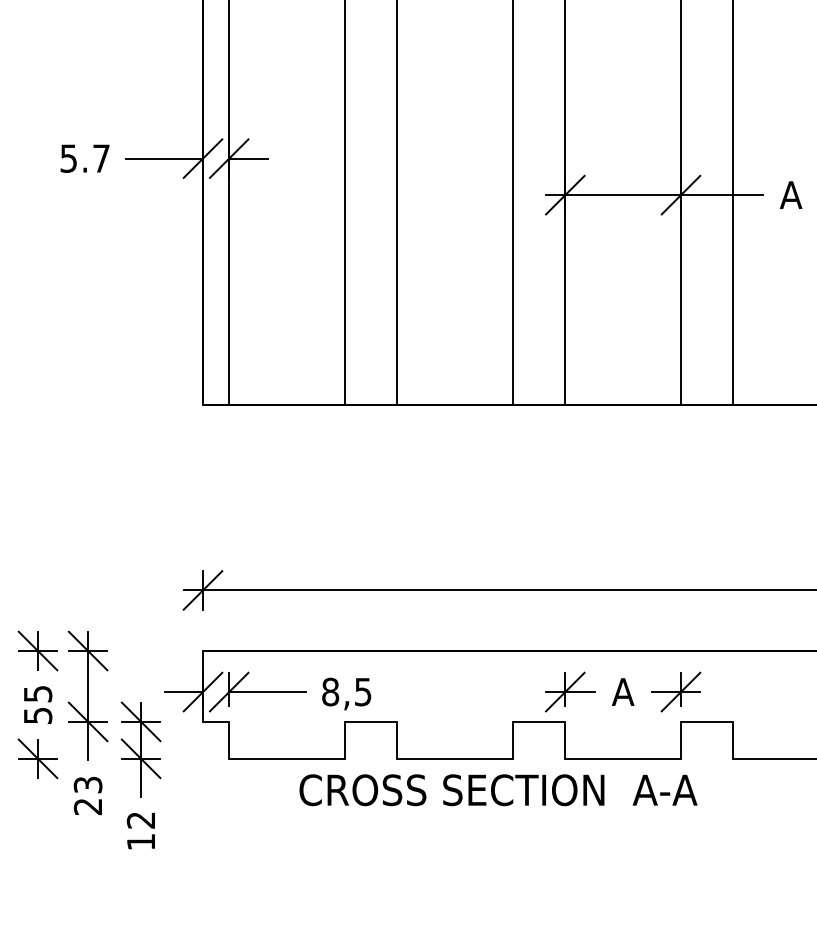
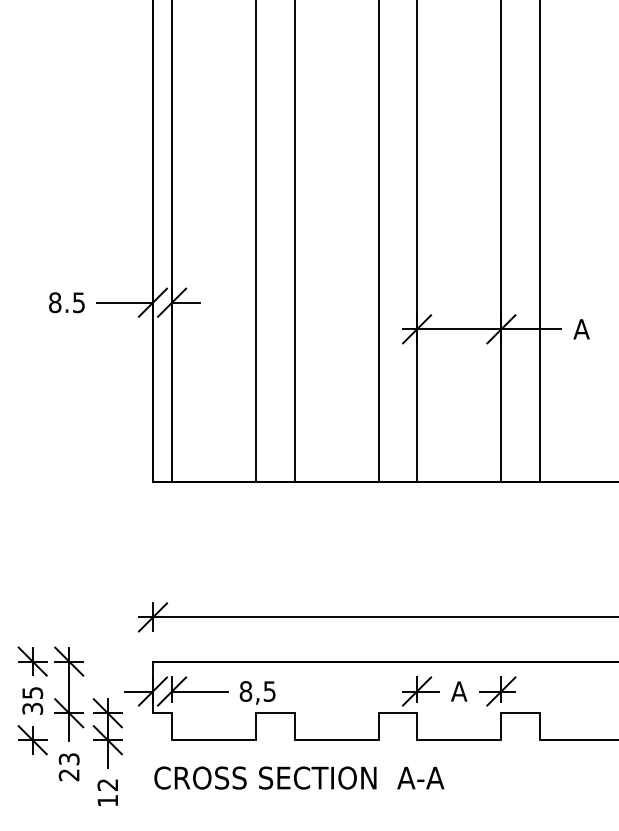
text: (84, 158) -> (66, 302), 5.7 -> 8.5
text: (37, 715) -> (32, 708), 55 -> 35
text: (498, 789) -> (299, 777), moved

